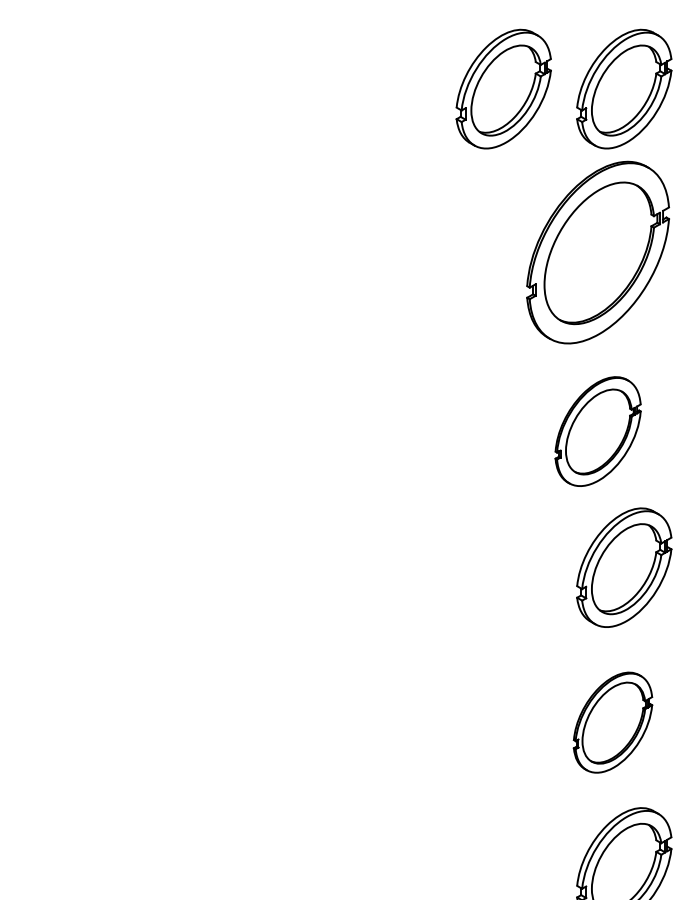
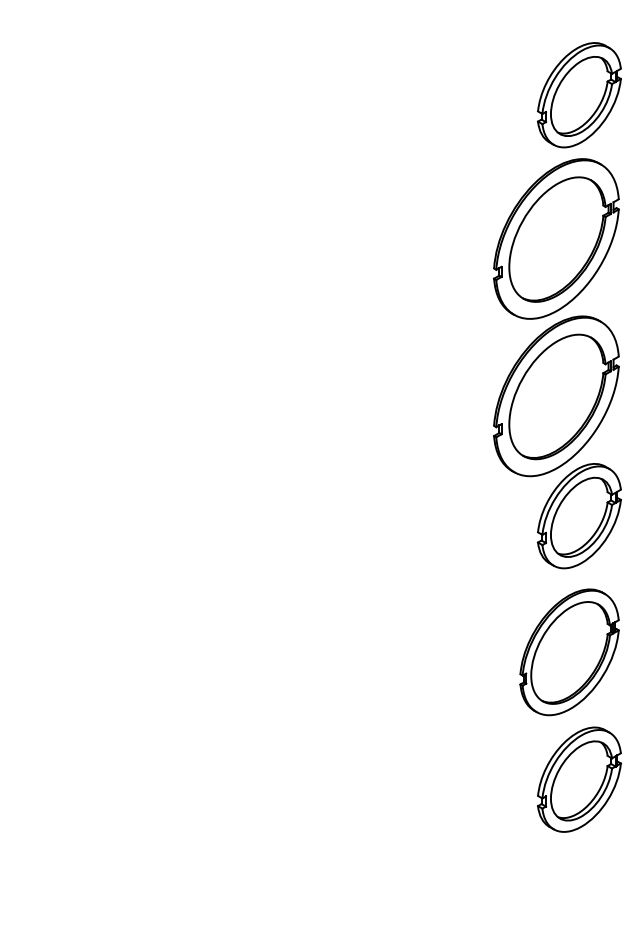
part: (502, 89) -> (472, 95), removed
part: (598, 431) -> (556, 396), size x1.67
part: (612, 722) -> (569, 652), size x1.43

